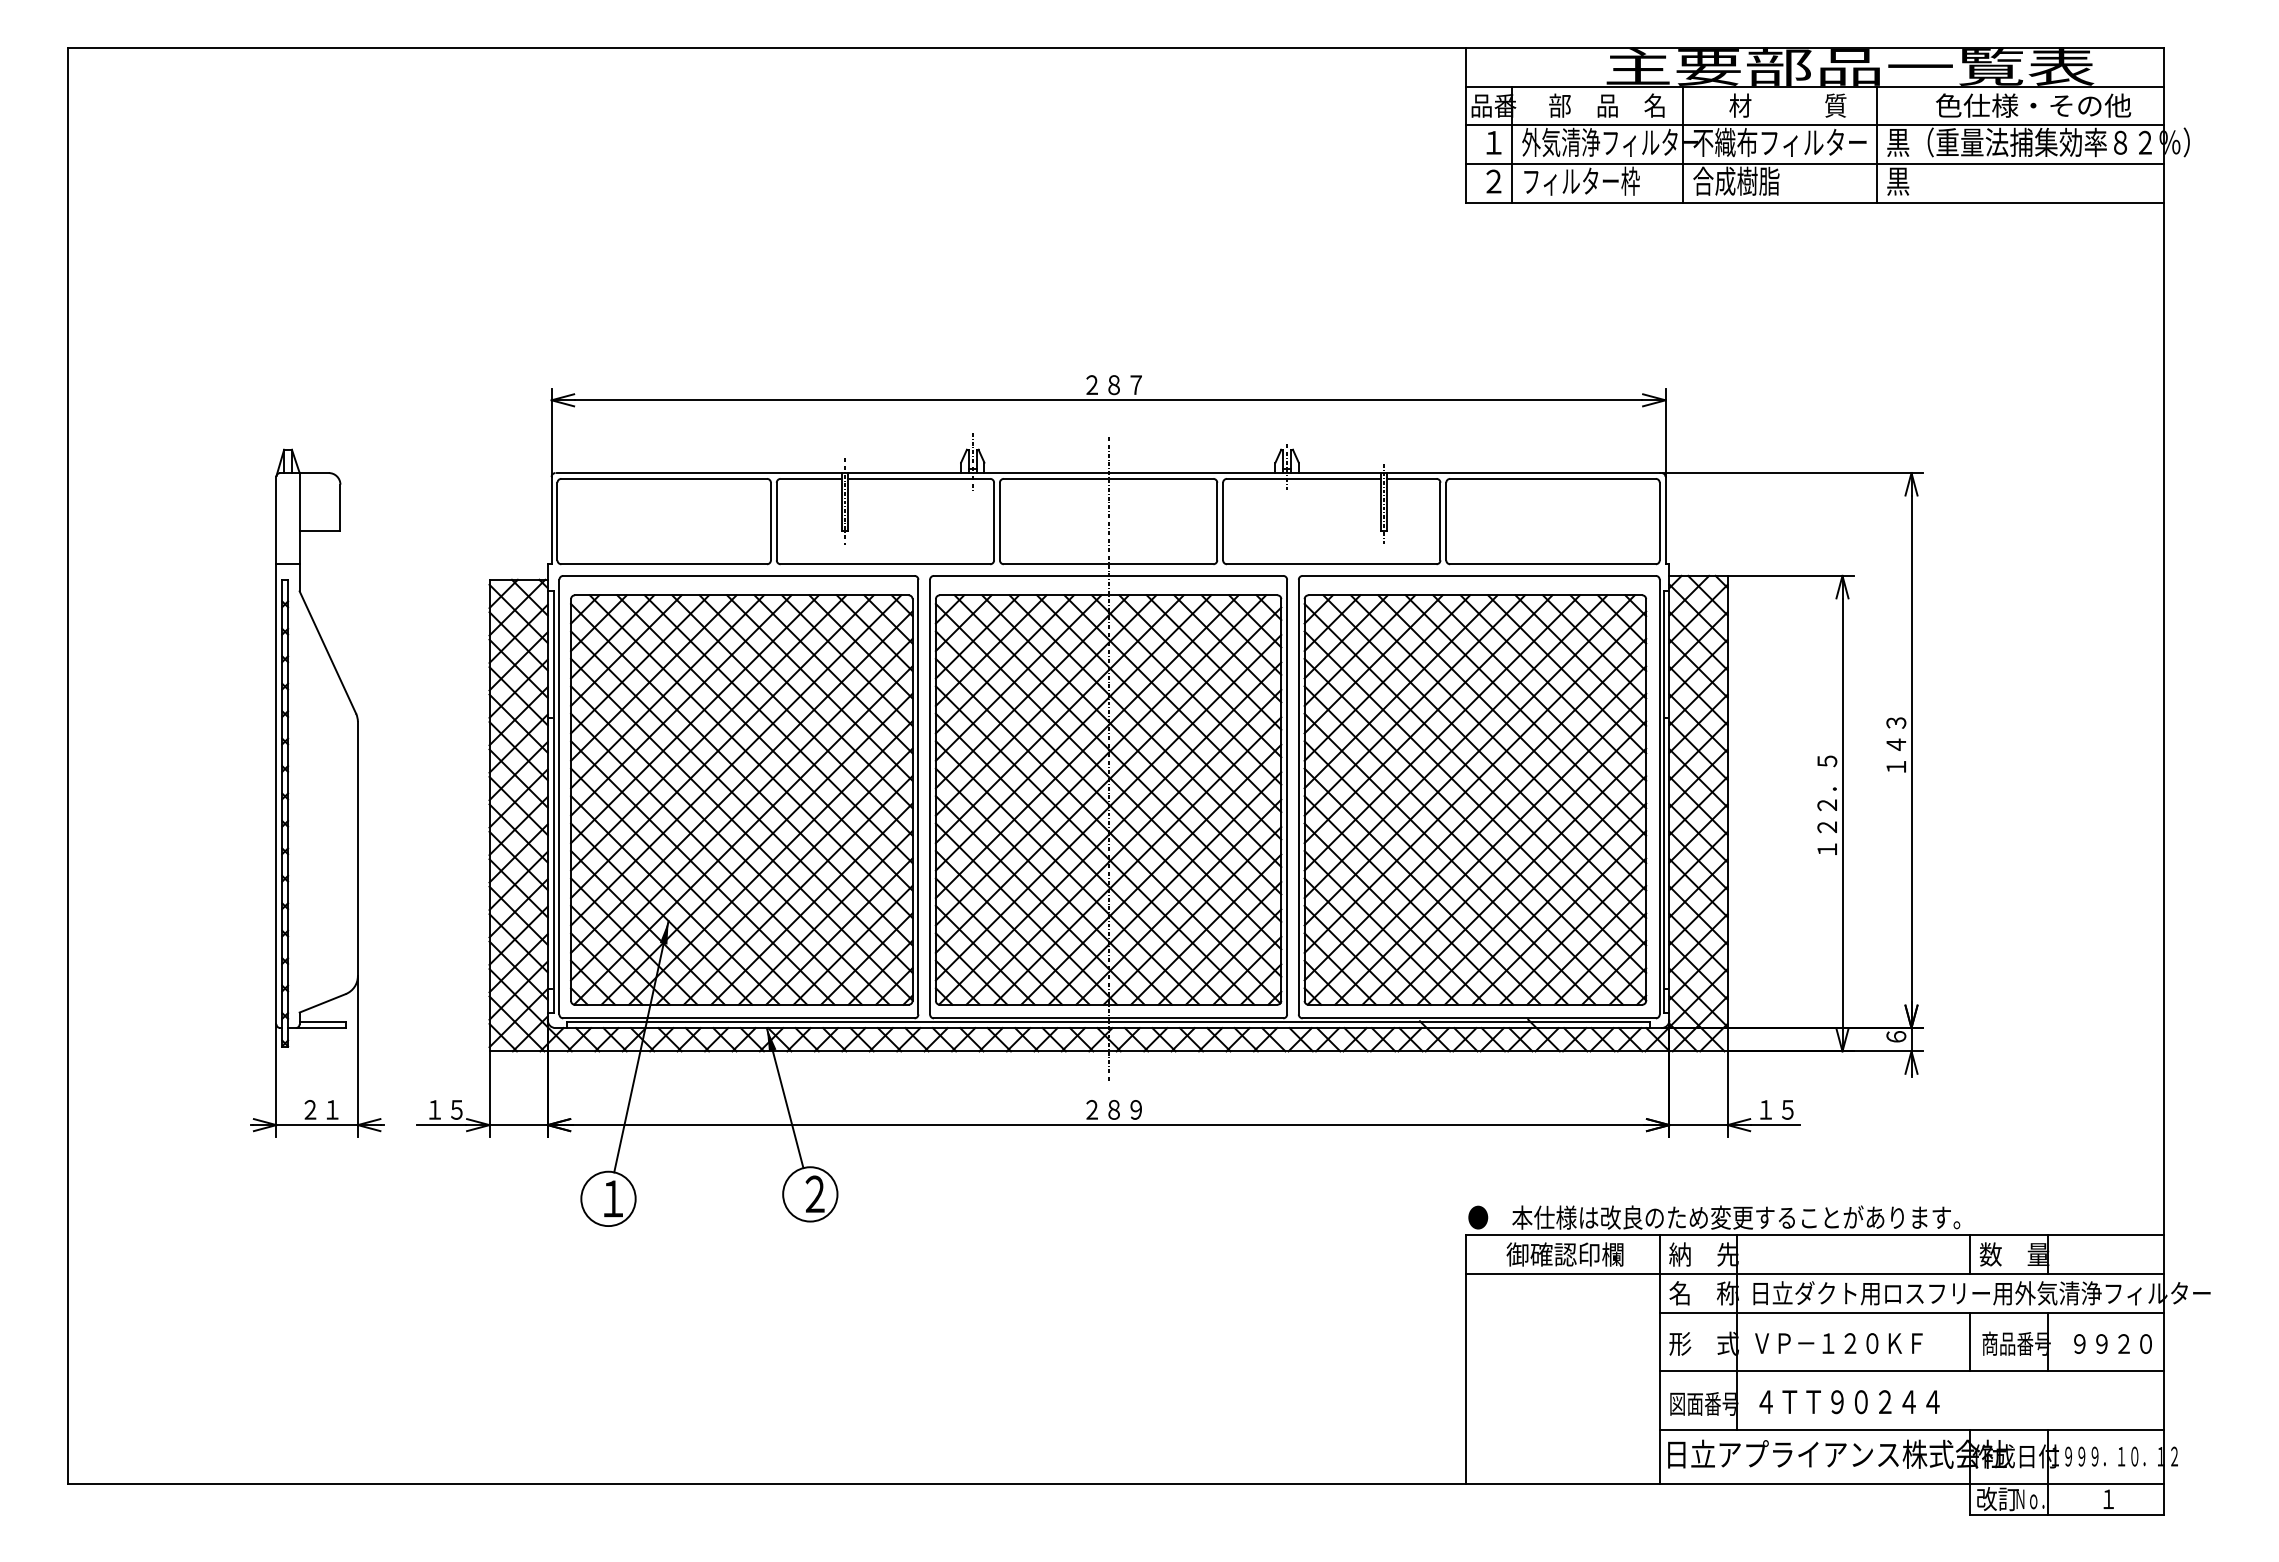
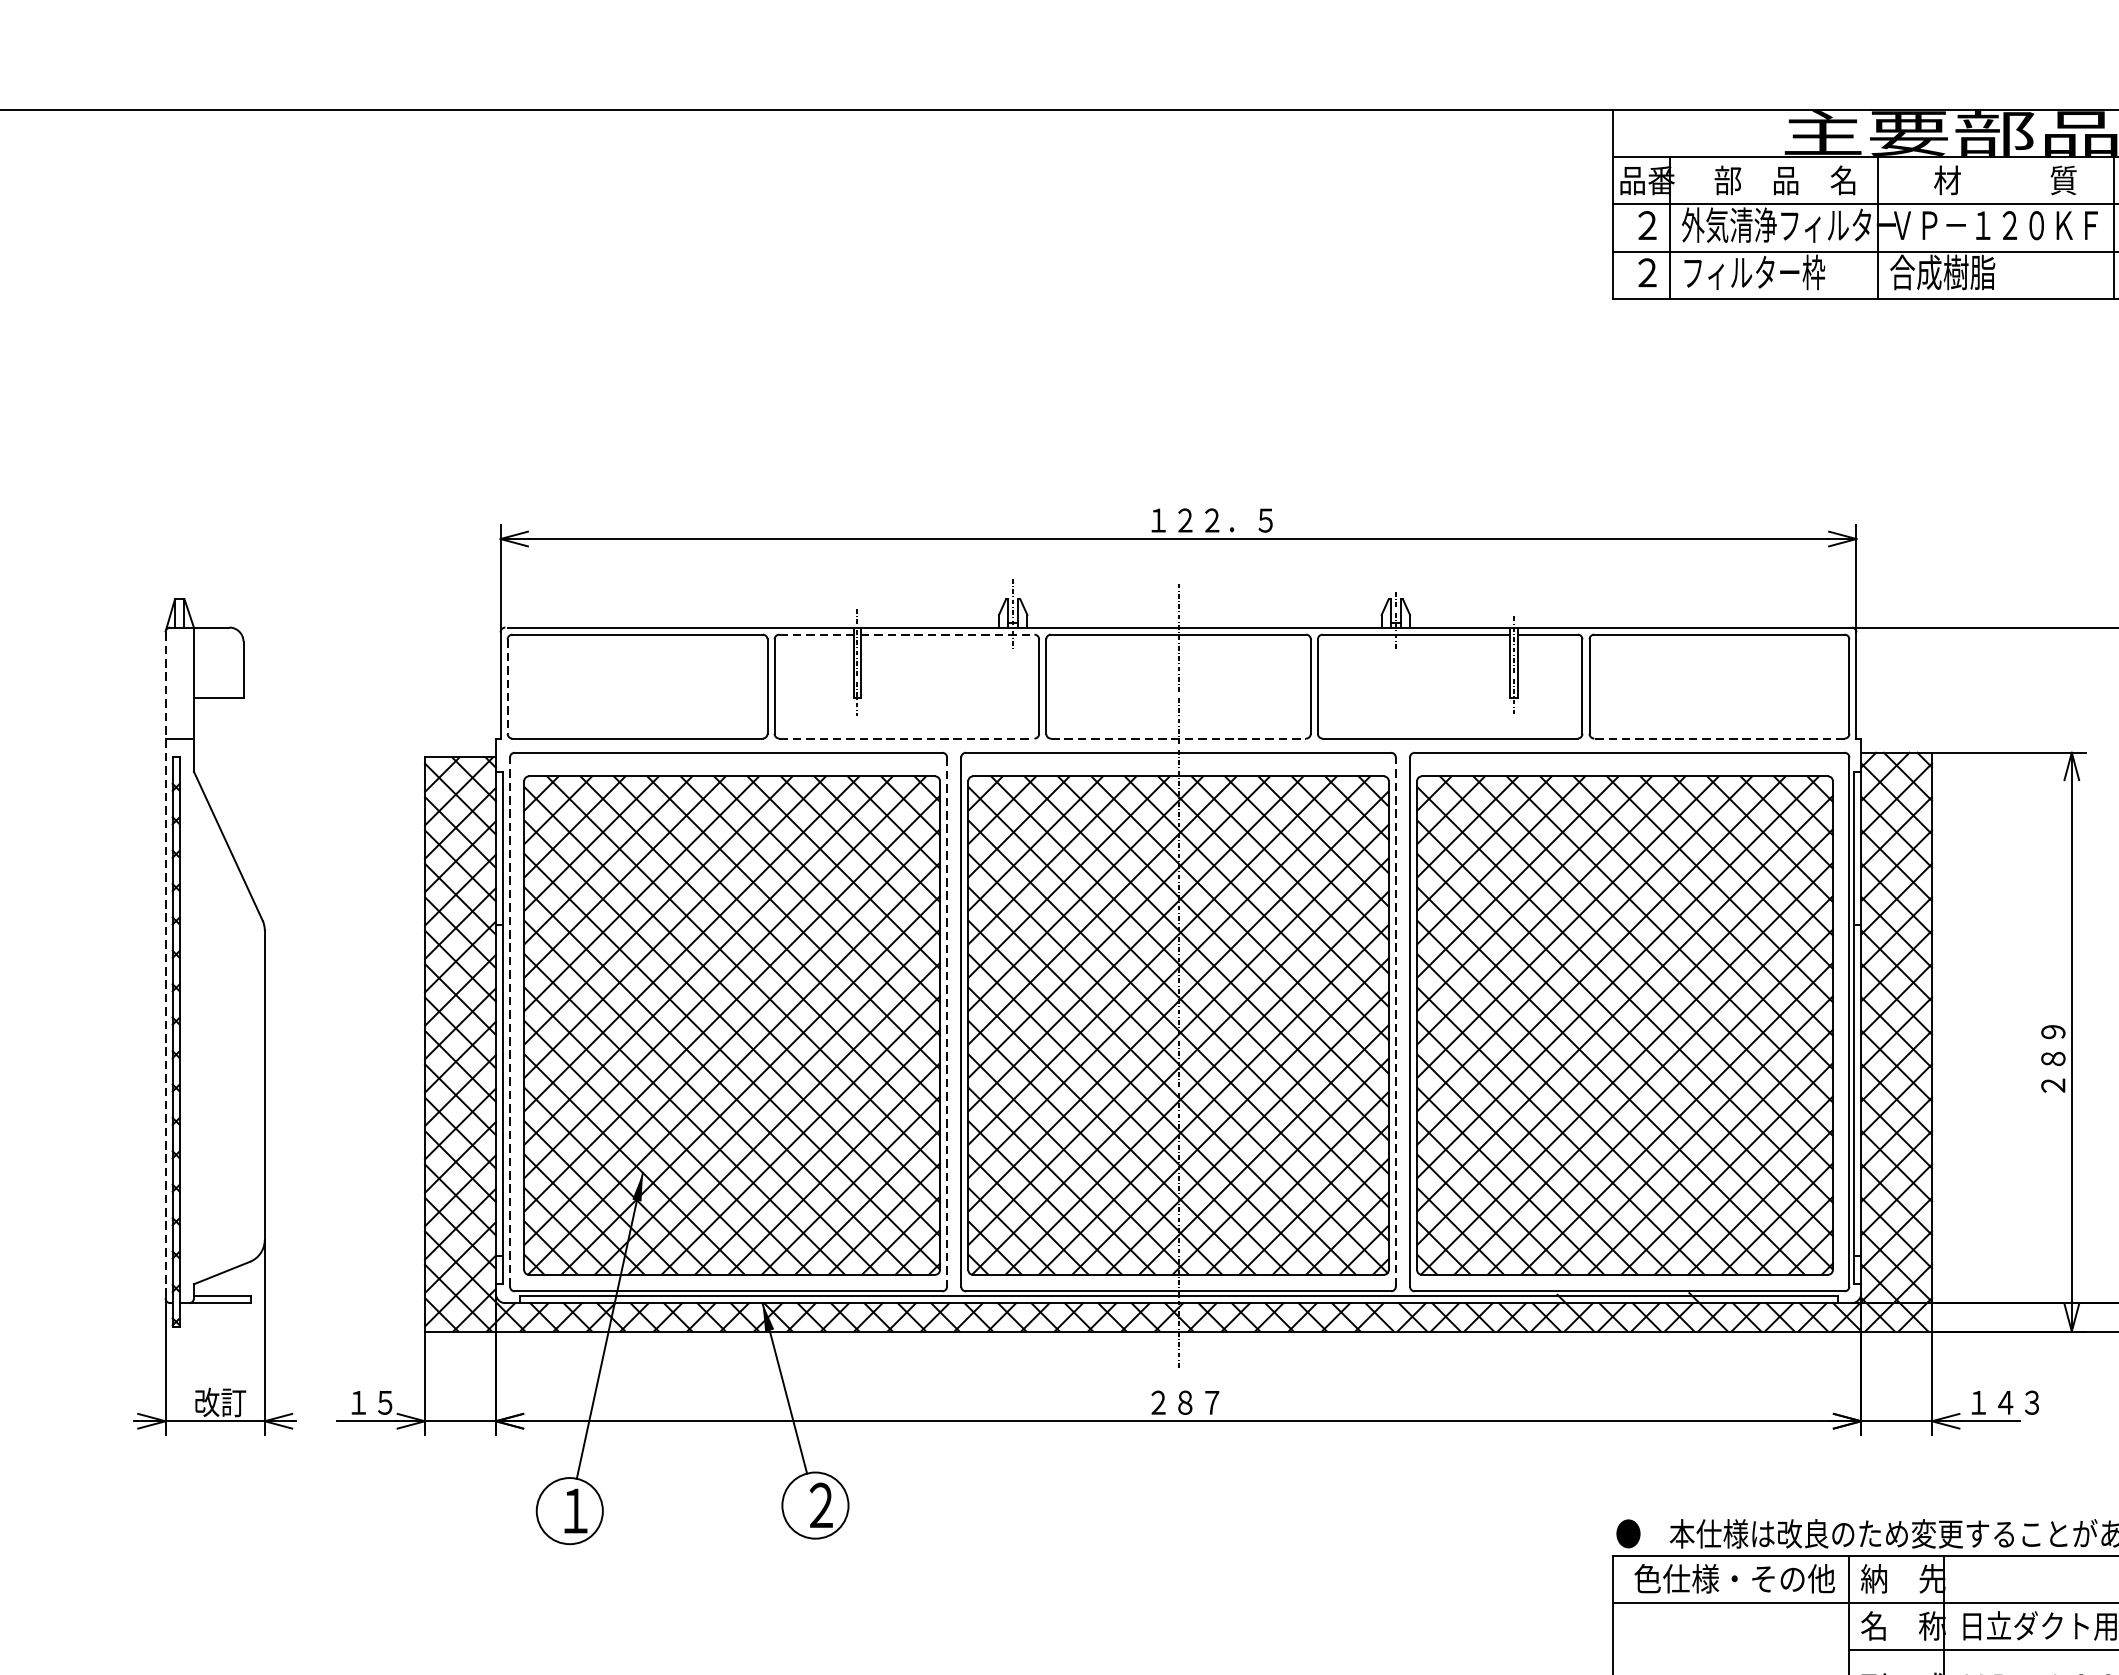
text: (1493, 141) -> (1647, 224), １ -> ２
text: (1779, 142) -> (1995, 225), 不織布フィルター -> ＶＰ－１２０ＫＦ
text: (1135, 385) -> (1211, 521), ２８７ -> １２２．５
line: (811, 478) -> (816, 634), solid -> dashed
line: (919, 478) -> (948, 634), solid -> dashed
line: (557, 521) -> (507, 686), solid -> dashed
line: (885, 564) -> (906, 738), solid -> dashed
line: (1108, 564) -> (1178, 738), solid -> dashed
line: (1553, 564) -> (1720, 738), solid -> dashed
line: (276, 750) -> (165, 965), solid -> dashed
line: (559, 796) -> (510, 1021), solid -> dashed
line: (1287, 796) -> (1396, 1021), solid -> dashed
line: (918, 797) -> (947, 1022), solid -> dashed
text: (1827, 805) -> (2053, 1032), １２２．５ -> ２８９
text: (321, 1109) -> (220, 1402), ２１ -> 改訂
text: (1135, 1109) -> (1211, 1402), ２８９ -> ２８７
text: (1798, 1109) -> (2018, 1402), １５ -> １４３
text: (1565, 1254) -> (1734, 1578), 御確認印欄 -> 色仕様・その他

